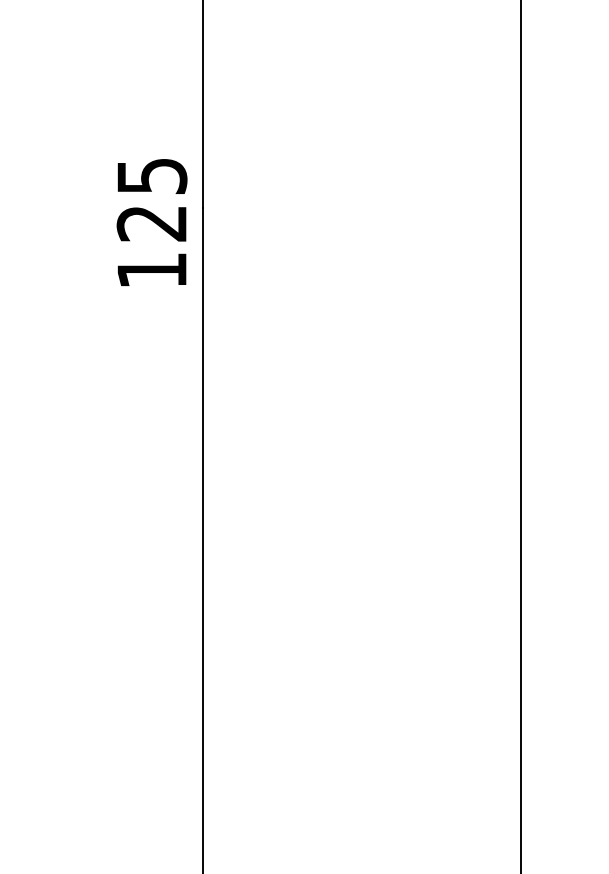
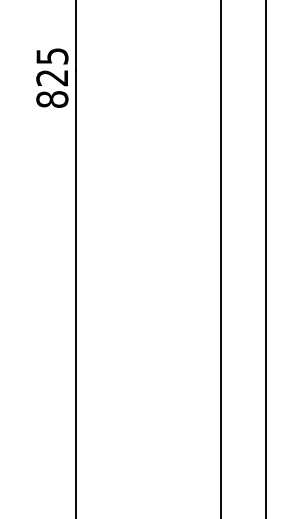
text: (152, 270) -> (52, 99), 125 -> 825

